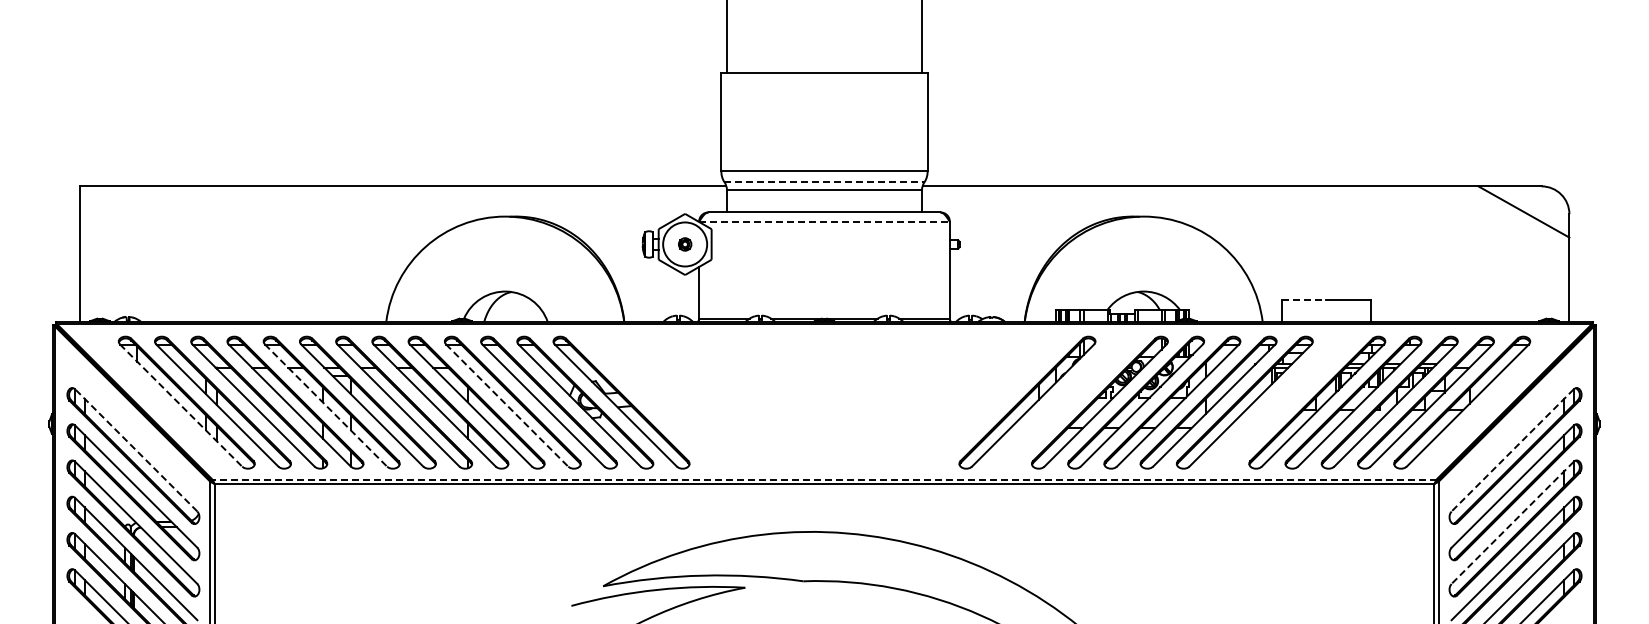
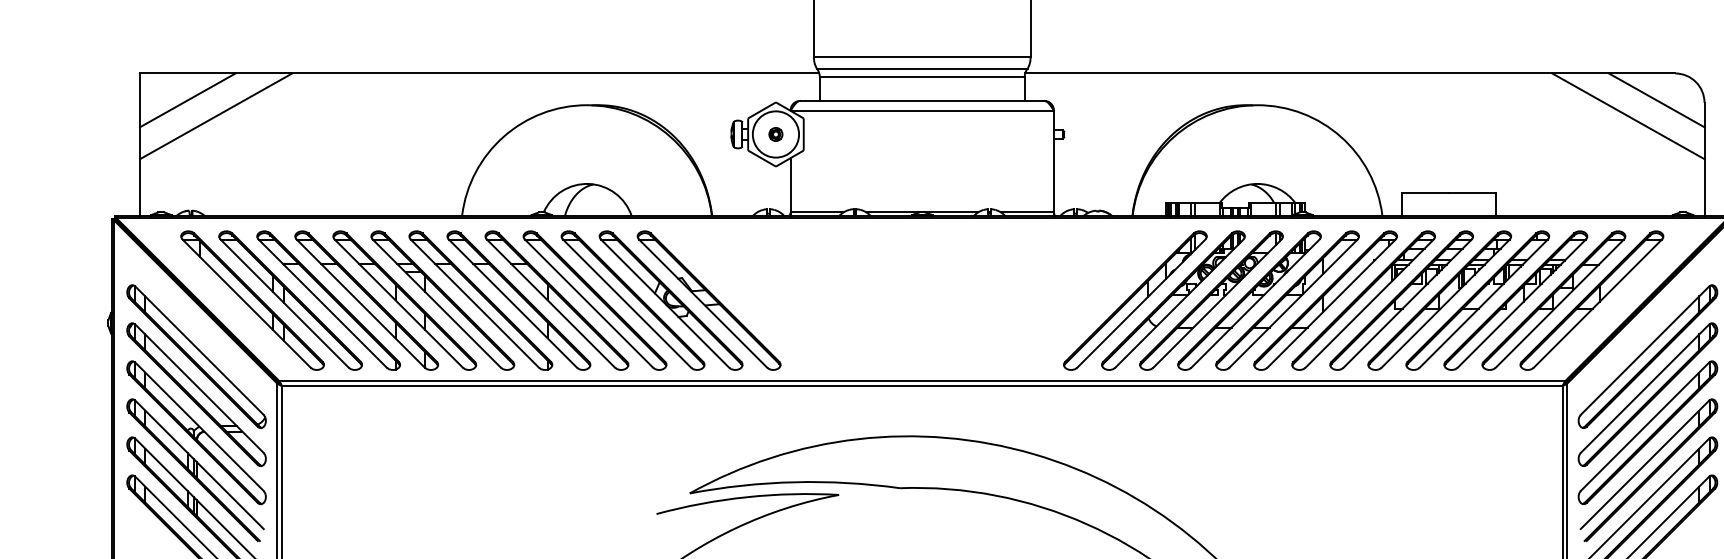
line: (824, 181) -> (922, 68), dashed -> solid
line: (124, 211) -> (187, 99), added
line: (824, 221) -> (922, 110), dashed -> solid
line: (151, 226) -> (215, 115), added
line: (1496, 226) -> (1627, 115), added
line: (1304, 300) -> (1426, 193), dashed -> solid
part: (1063, 402) -> (1173, 300), added
part: (1280, 402) -> (1401, 300), added
line: (181, 405) -> (247, 303), dashed -> solid
line: (326, 405) -> (399, 303), dashed -> solid
line: (507, 405) -> (589, 303), dashed -> solid
line: (135, 450) -> (198, 350), dashed -> solid
line: (1512, 450) -> (1644, 350), dashed -> solid
line: (824, 479) -> (922, 381), dashed -> solid
line: (1512, 523) -> (1644, 427), dashed -> solid

